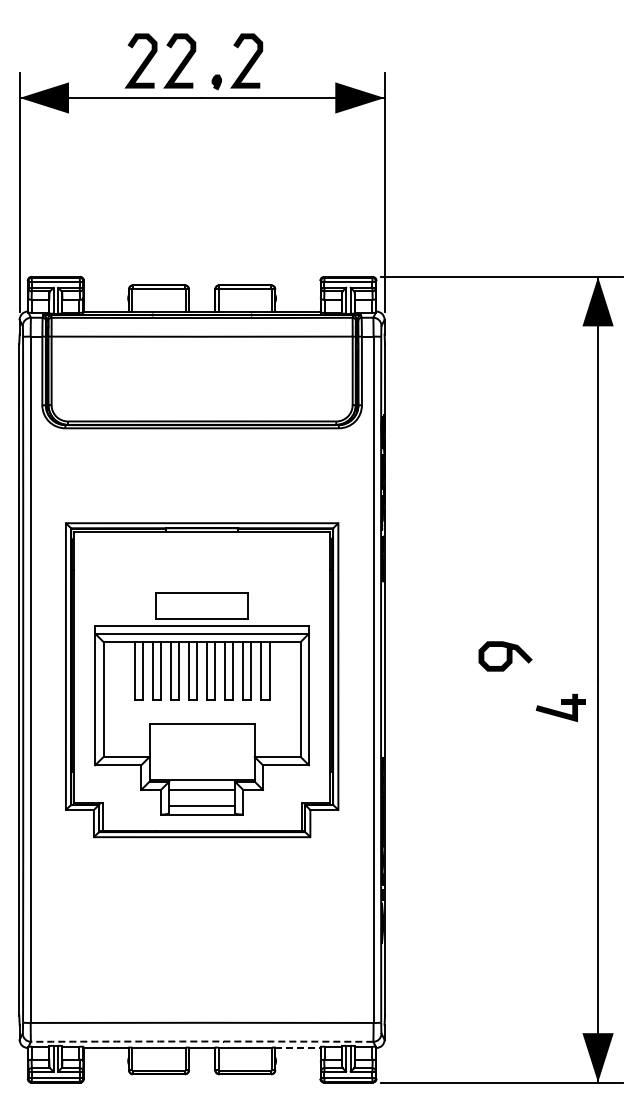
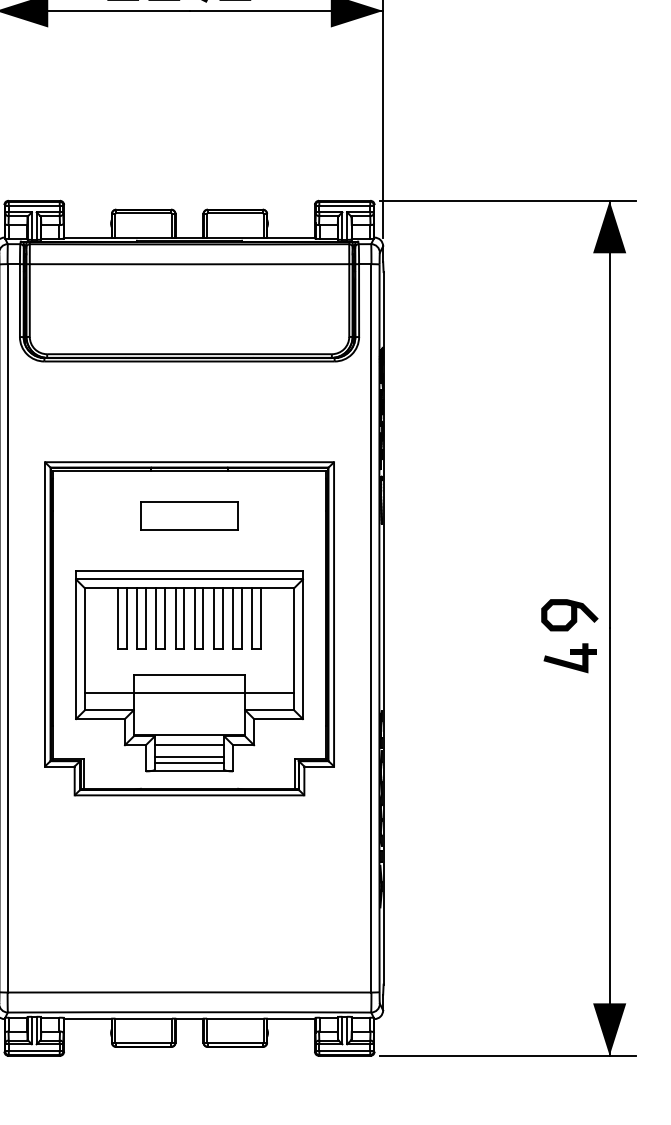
part: (201, 605) -> (188, 515), moved
curve: (506, 656) -> (570, 615), moved
line: (201, 740) -> (188, 692), added
line: (202, 801) -> (189, 757), added
arc: (202, 1041) -> (189, 1012), dashed -> solid
line: (297, 1048) -> (290, 1019), dashed -> solid

